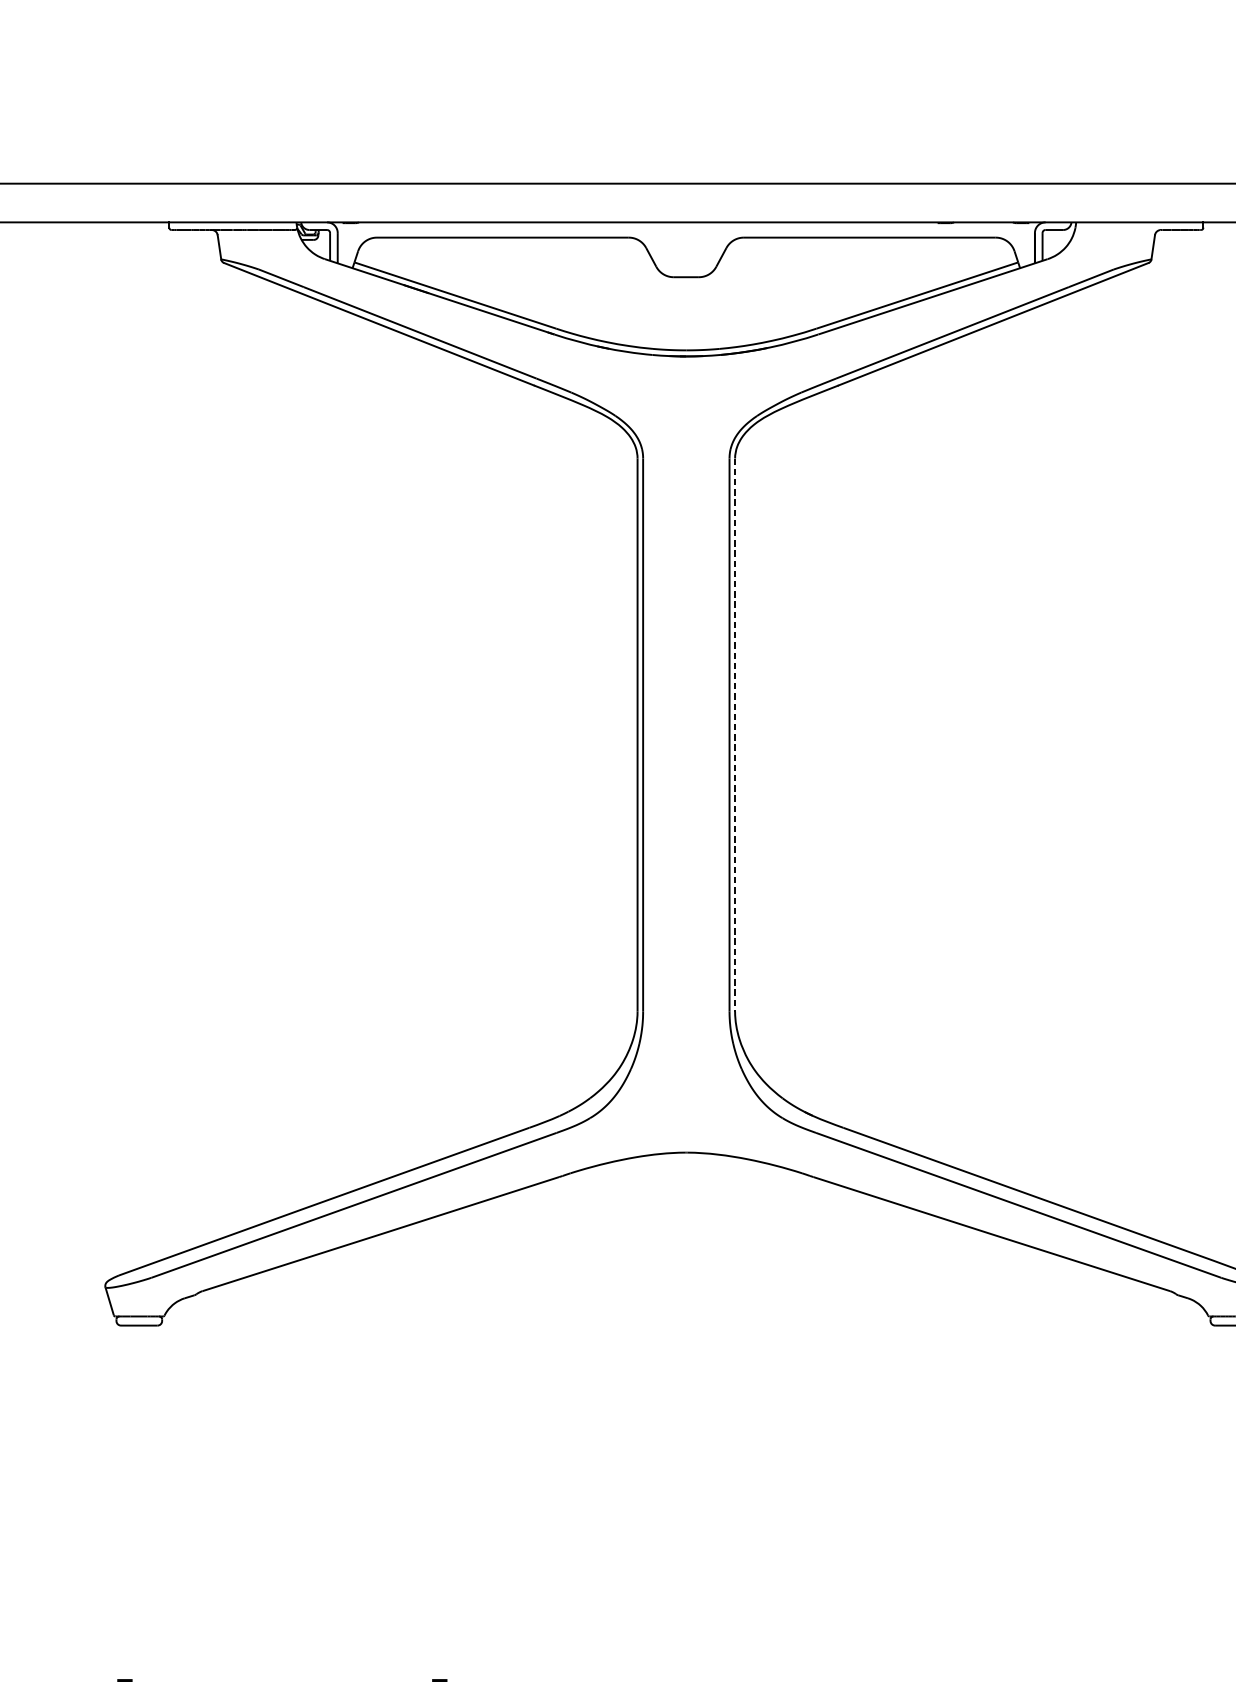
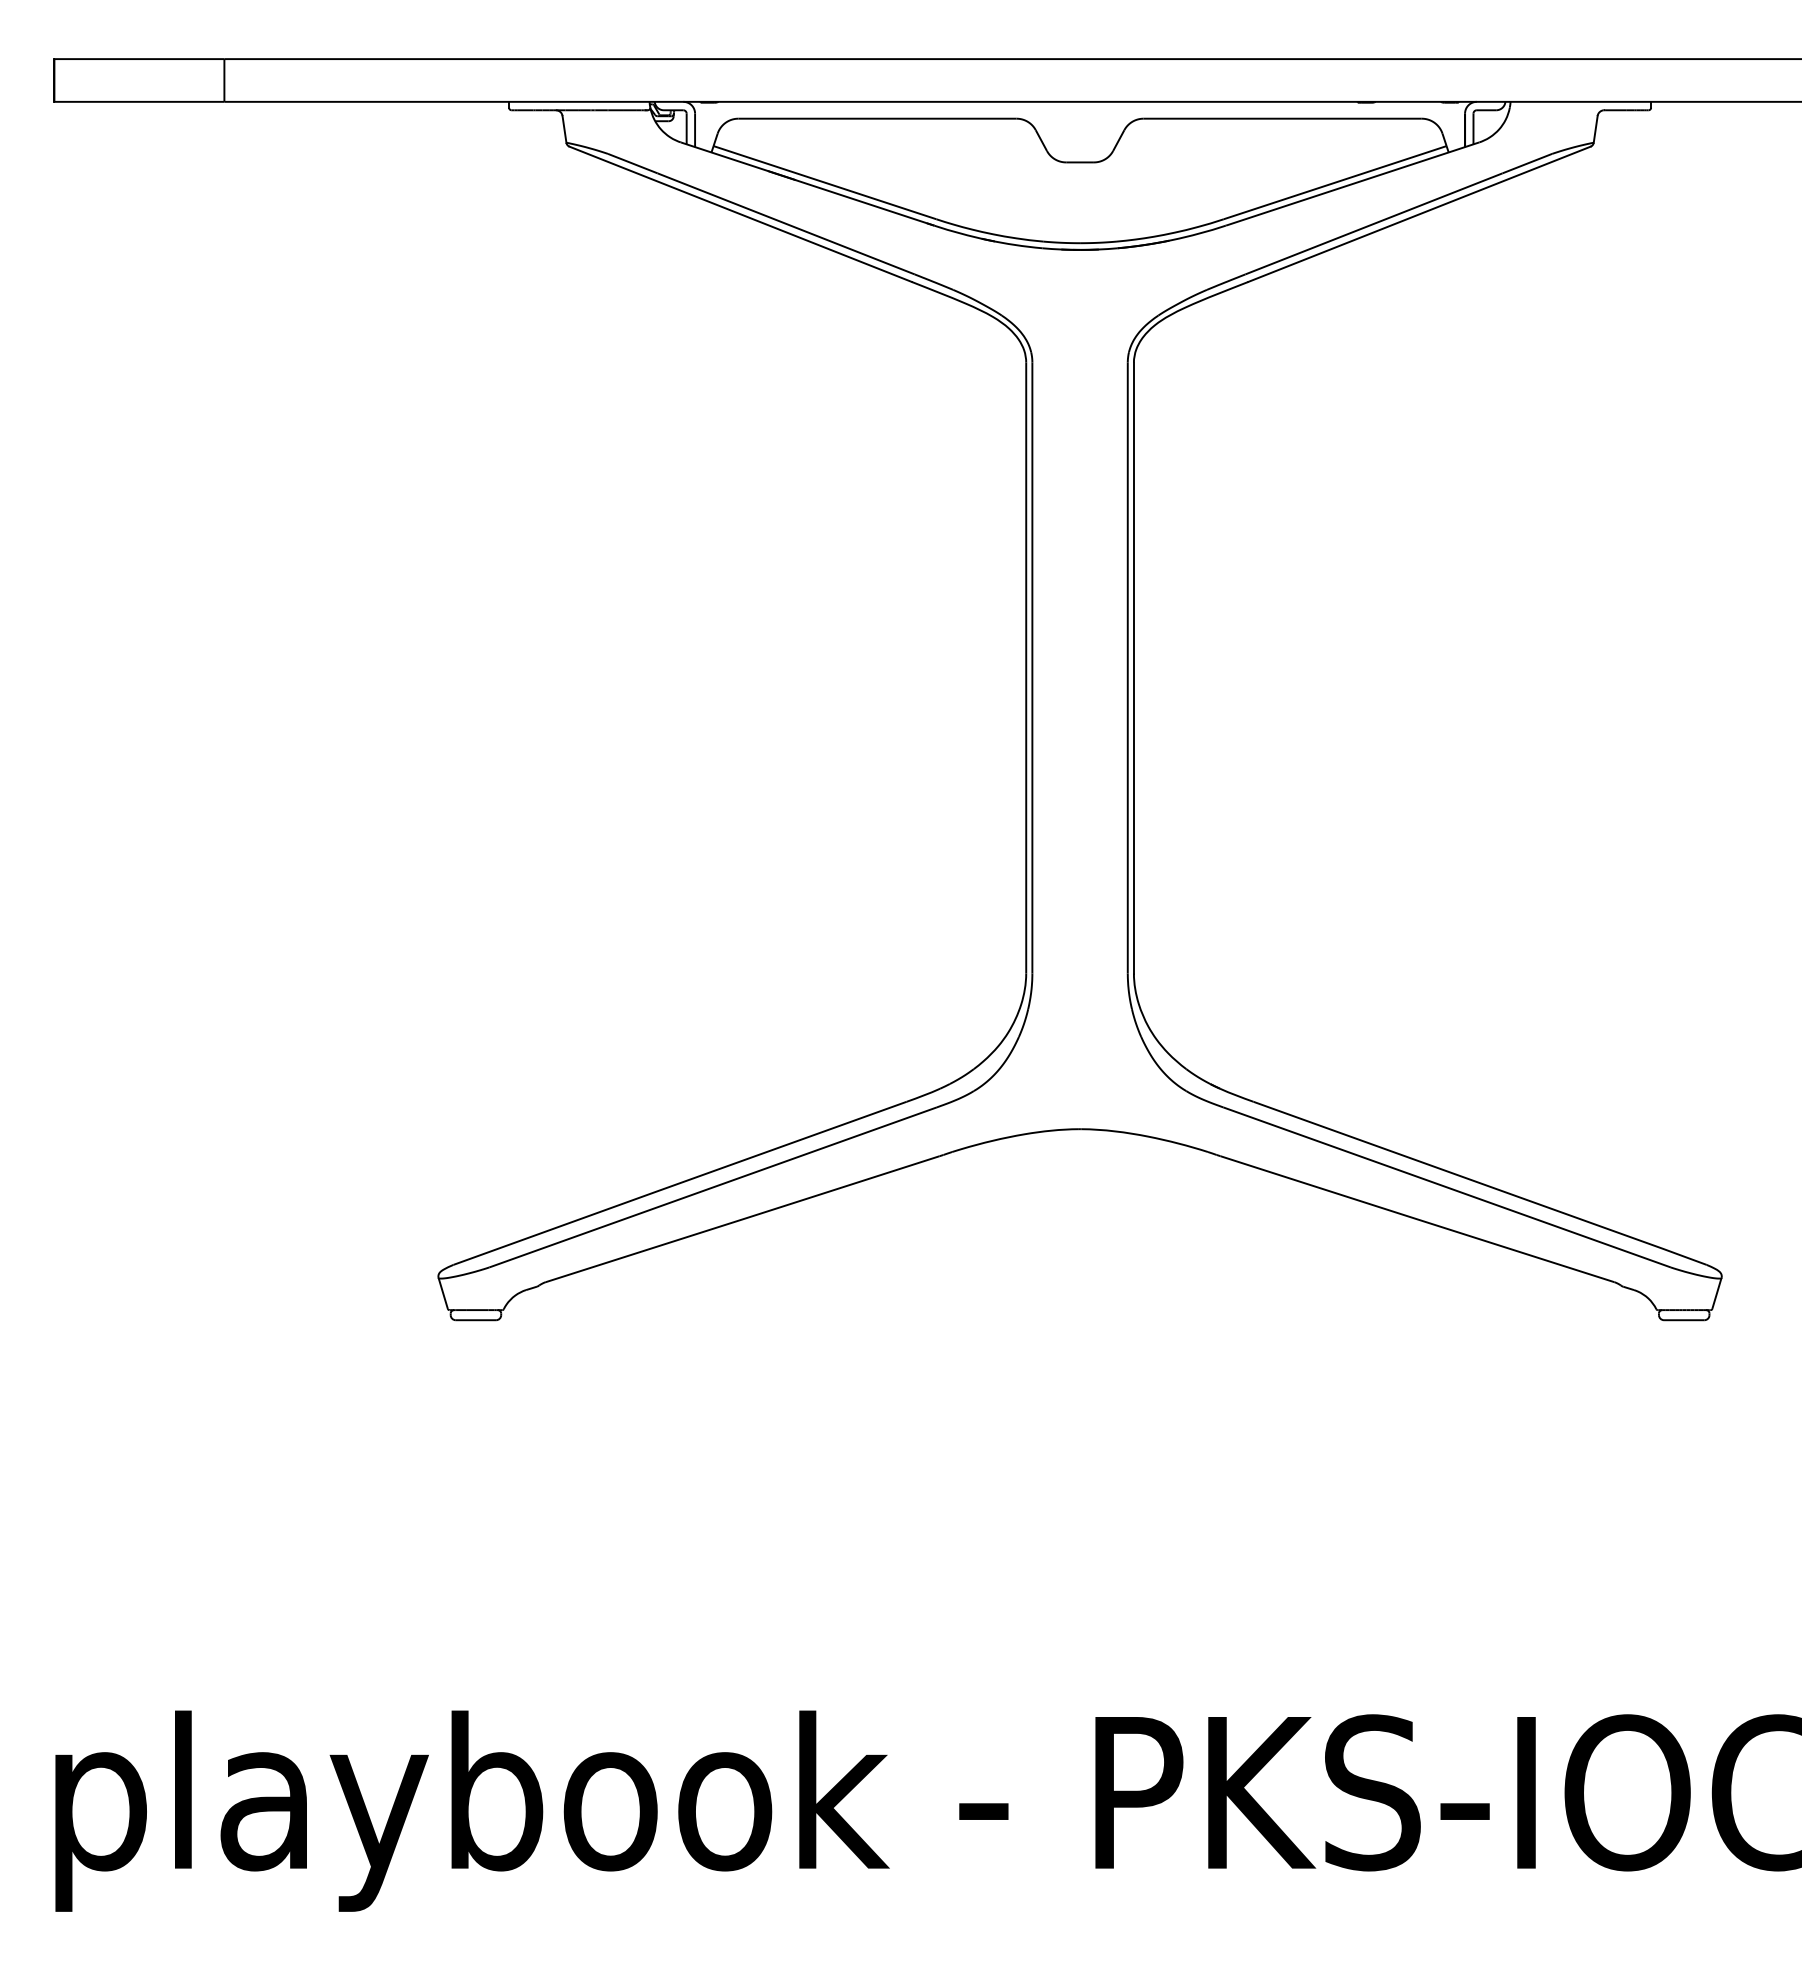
line: (734, 735) -> (1133, 668), dashed -> solid

